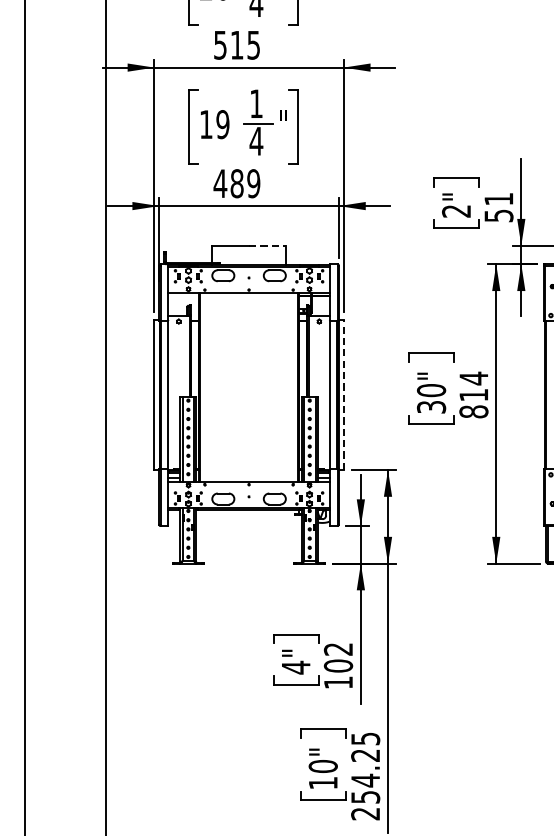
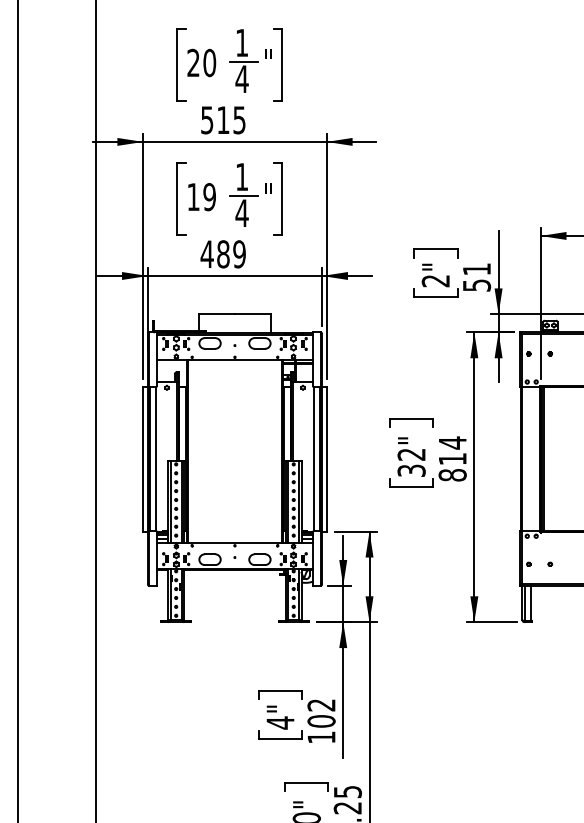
line: (268, 245) -> (253, 314), dashed -> solid
text: (431, 390) -> (411, 454), 30" -> 32"
line: (343, 394) -> (326, 458), dashed -> solid

